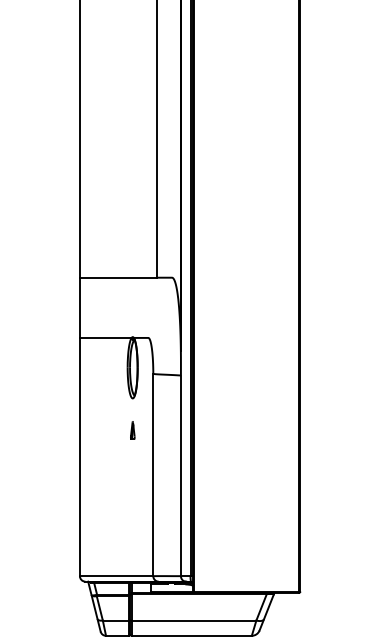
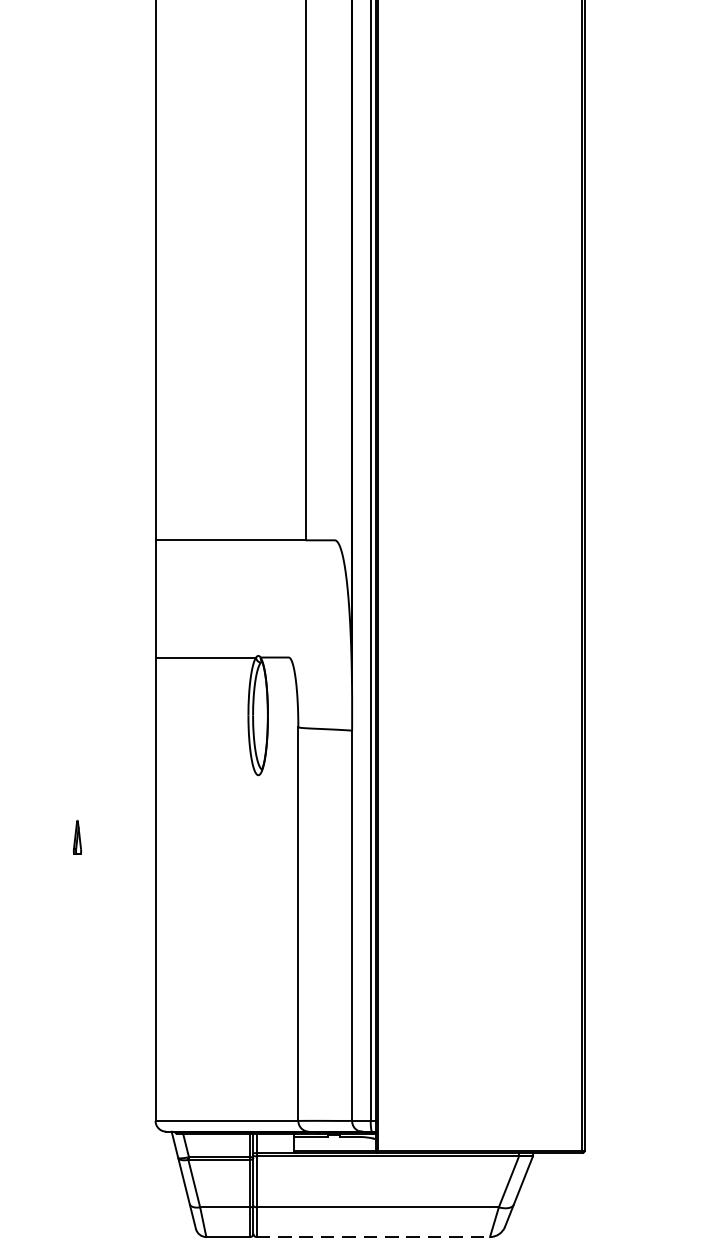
part: (132, 430) -> (76, 837), moved
line: (191, 635) -> (372, 1236), solid -> dashed

